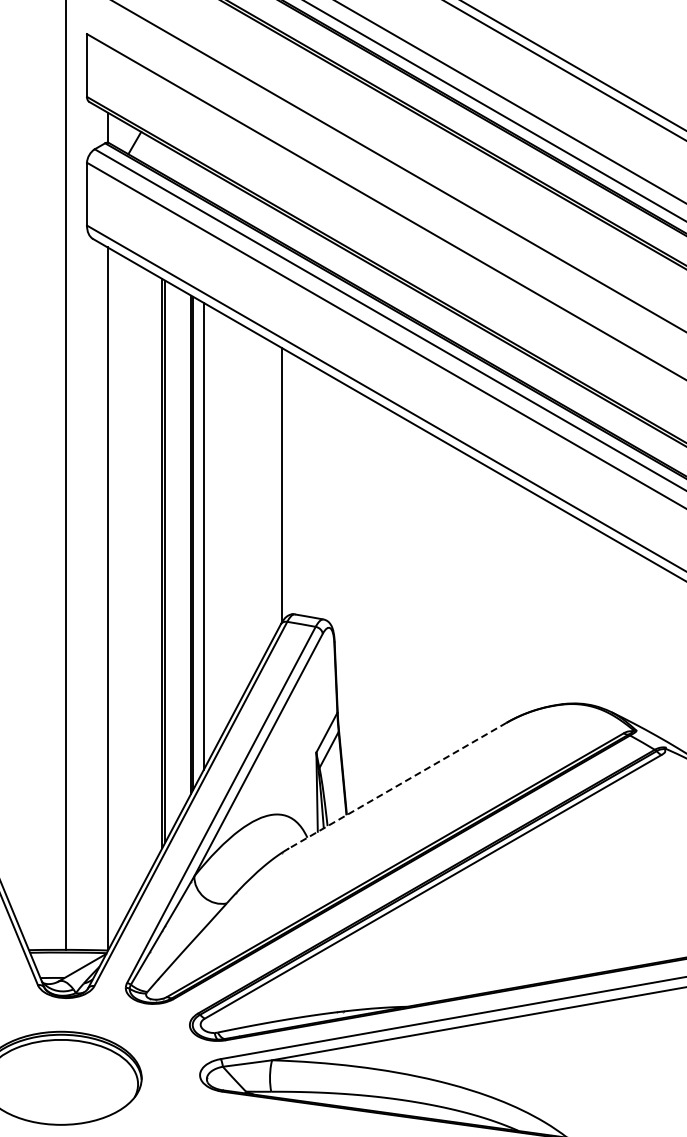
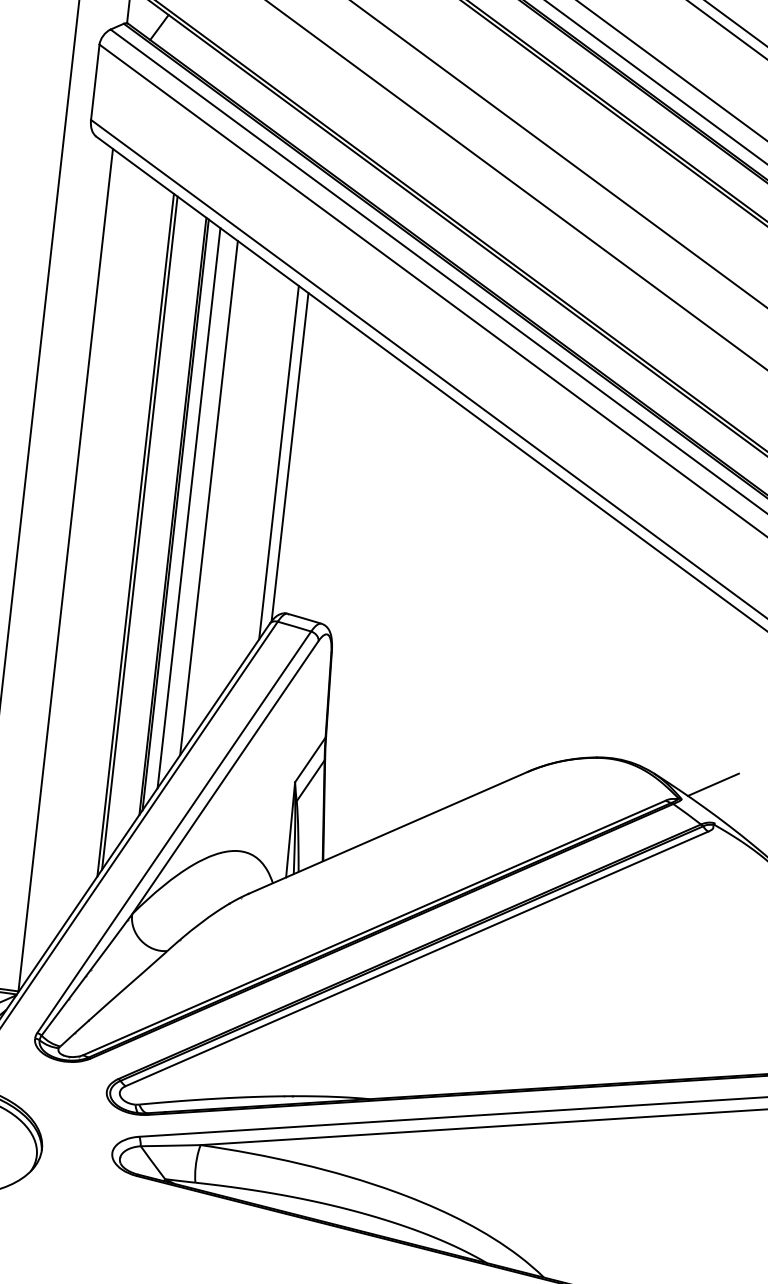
line: (273, 490) -> (278, 462), added
line: (219, 525) -> (209, 497), added
line: (661, 715) -> (713, 784), added
line: (397, 785) -> (387, 832), dashed -> solid

